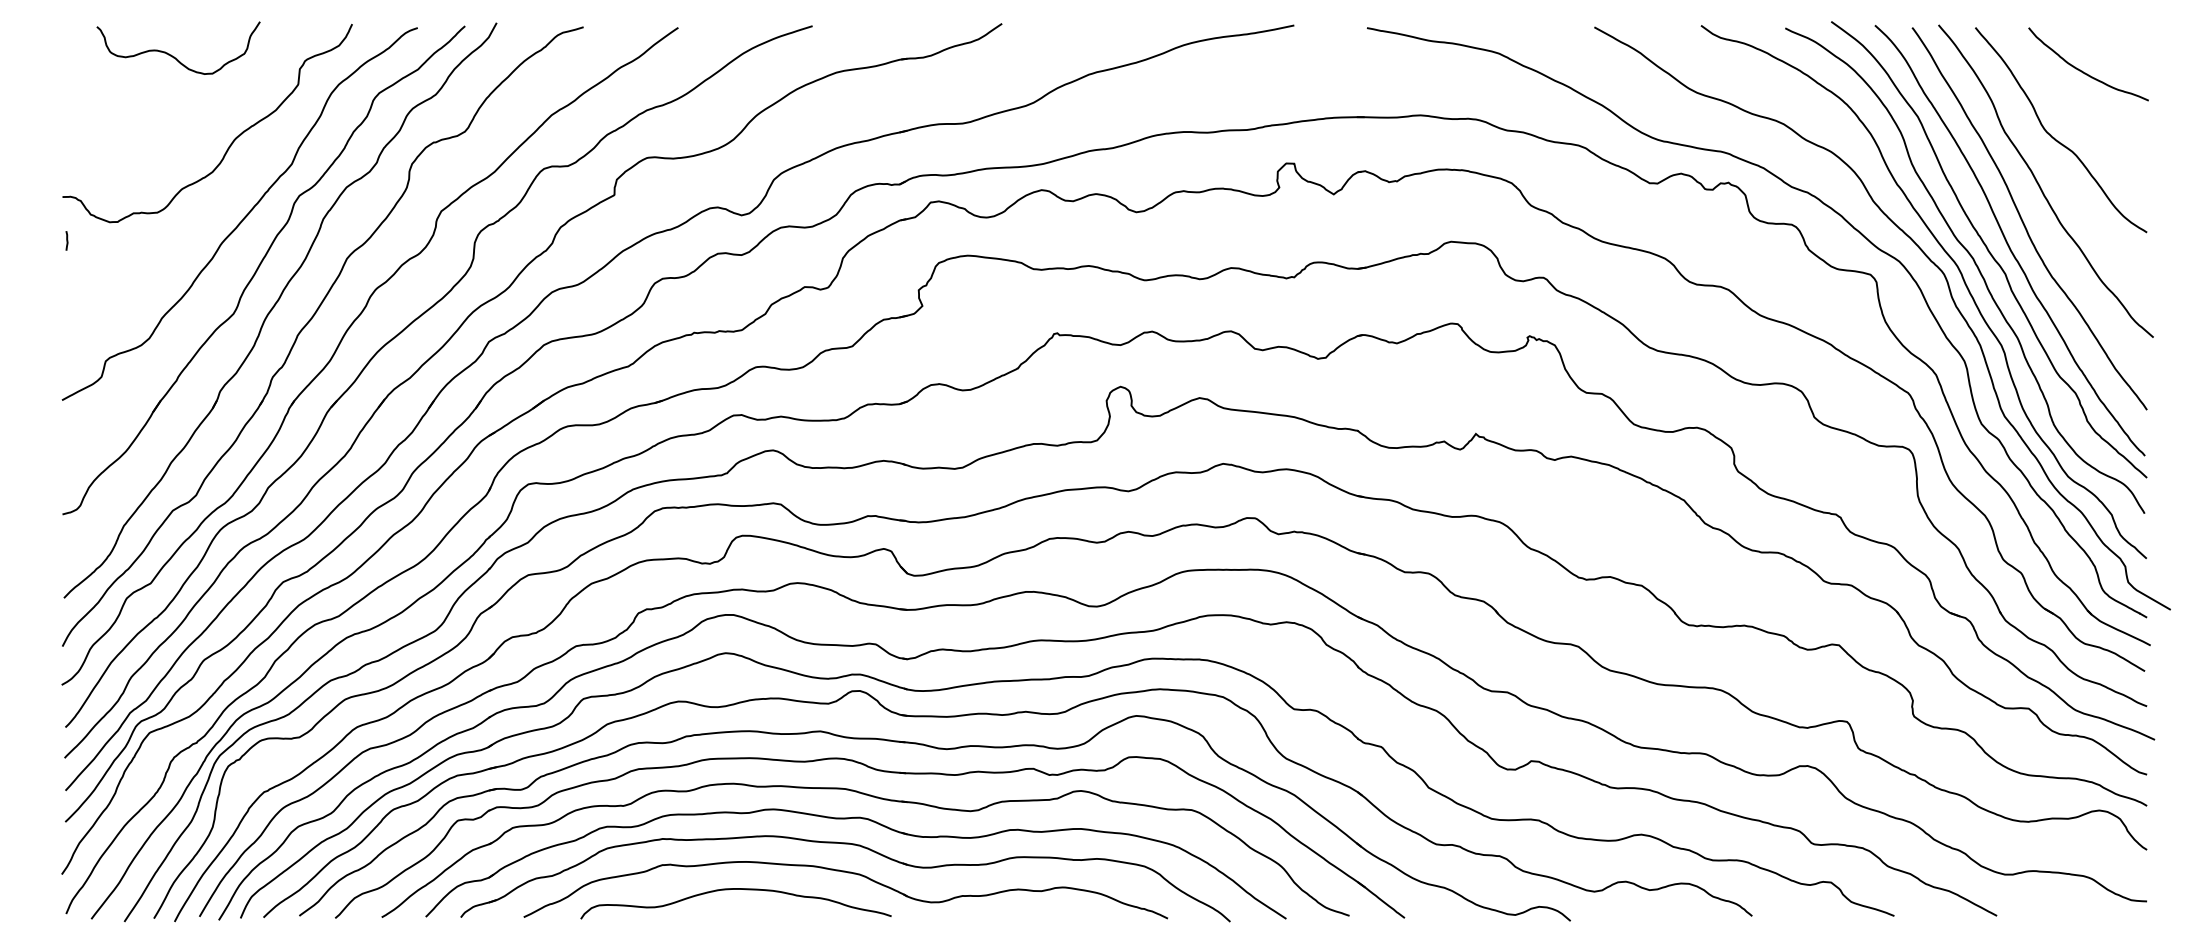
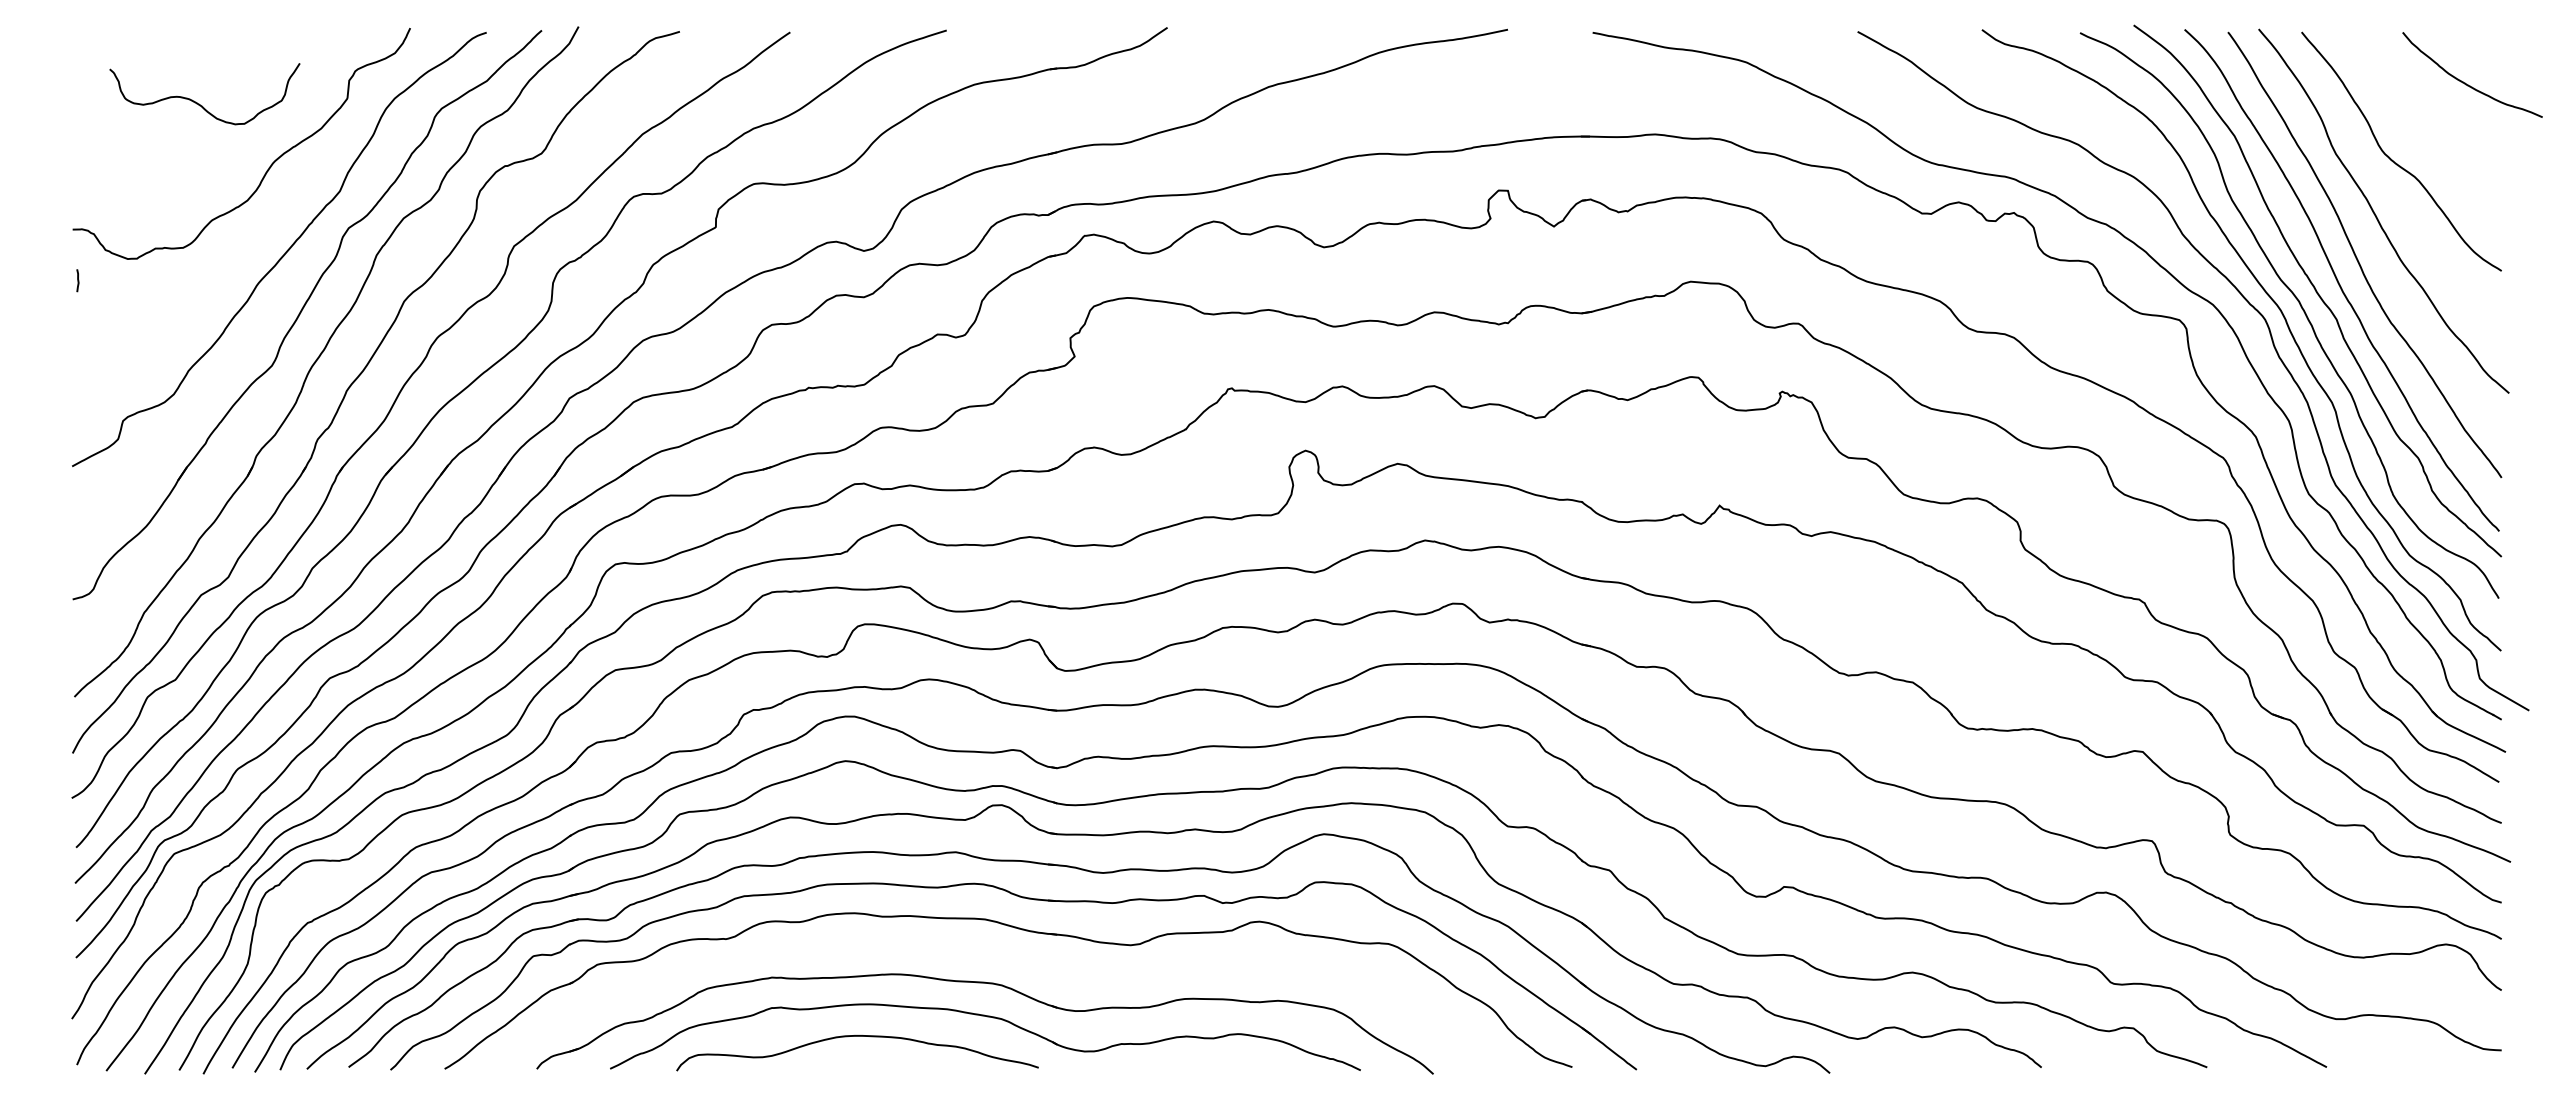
curve: (173, 56) -> (199, 103), moved
curve: (2082, 70) -> (2465, 82), moved
part: (850, 819) -> (990, 954), removed

